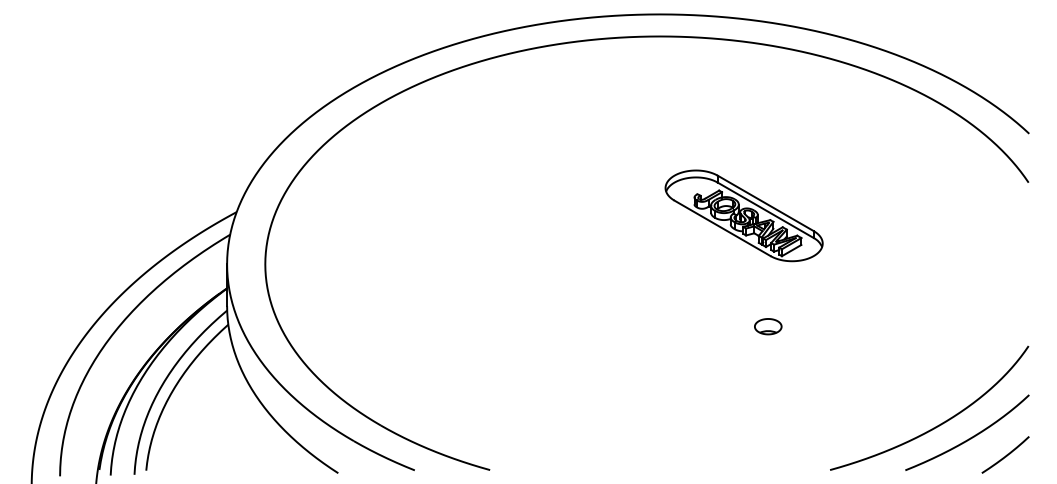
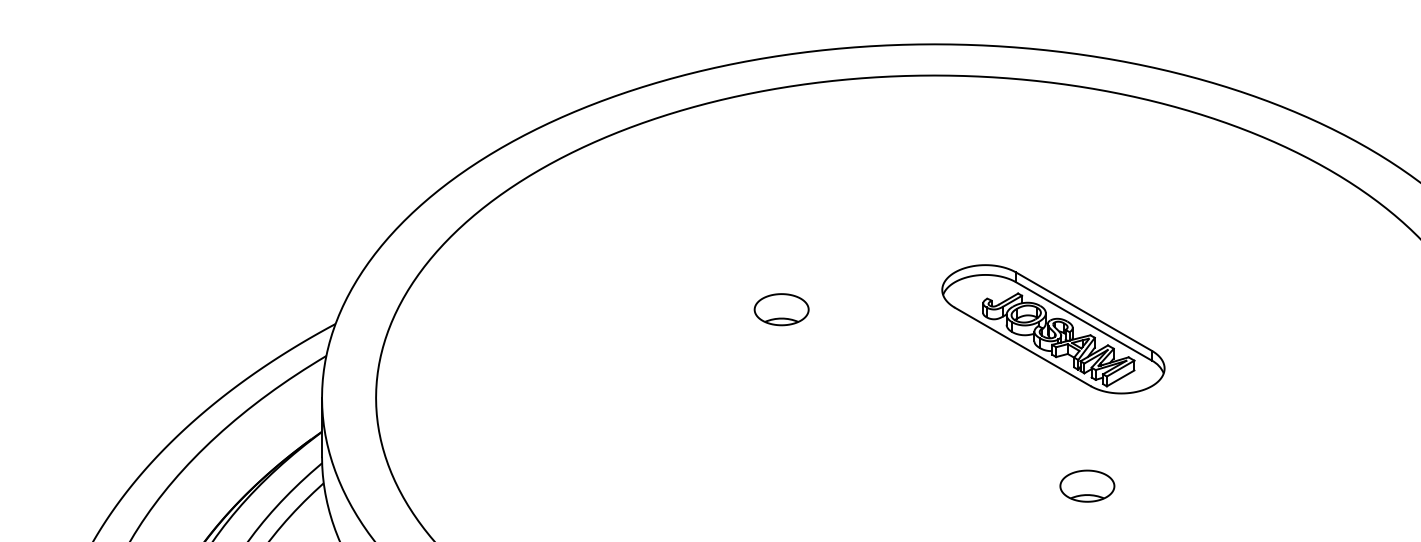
part: (551, 201) -> (780, 308), added
part: (768, 326) -> (1087, 485), size x1.43

